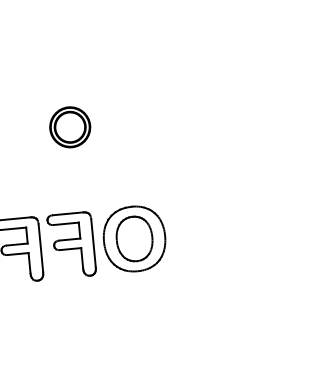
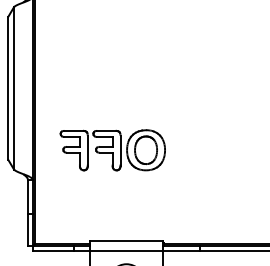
part: (69, 127) -> (112, 77), removed

